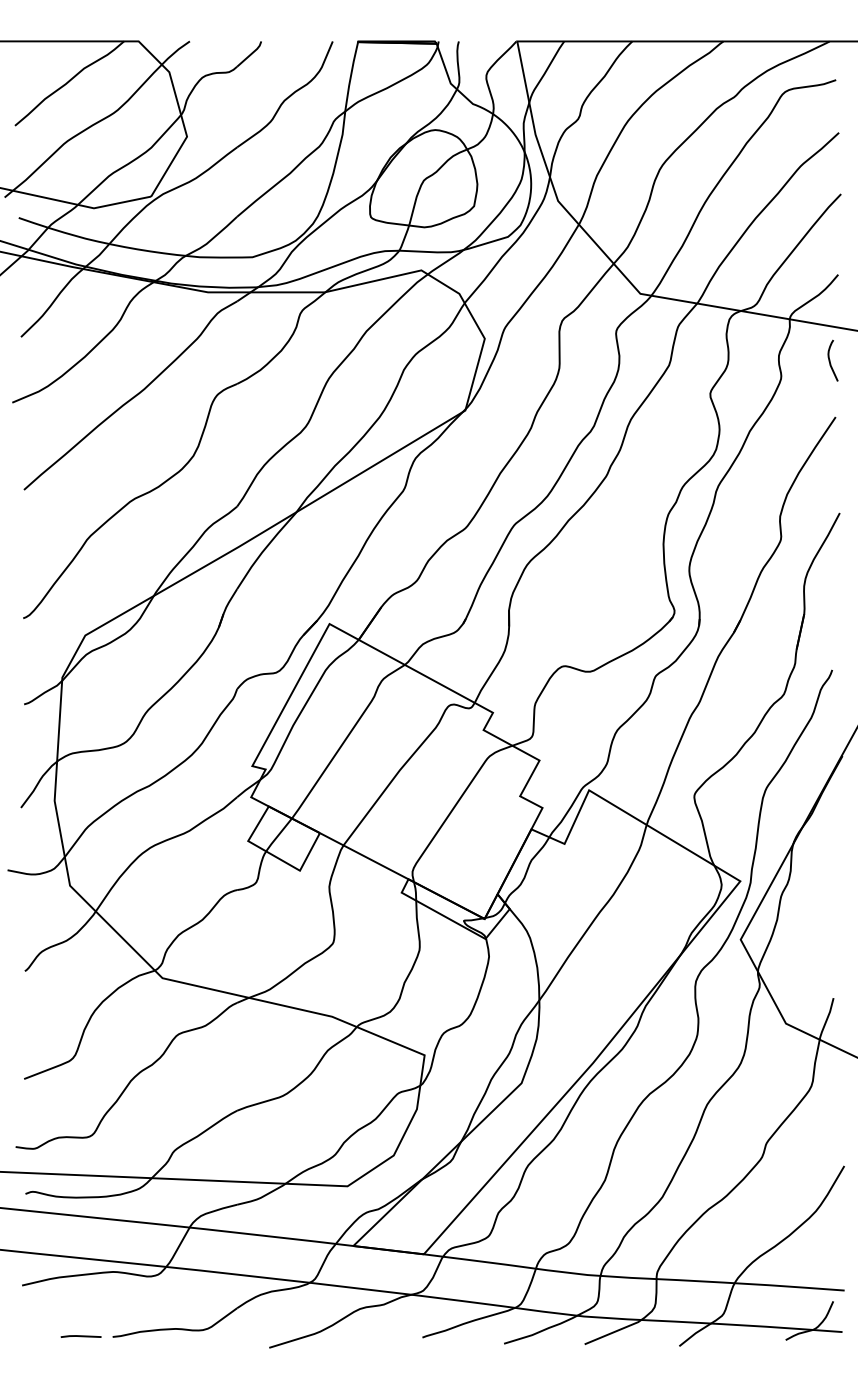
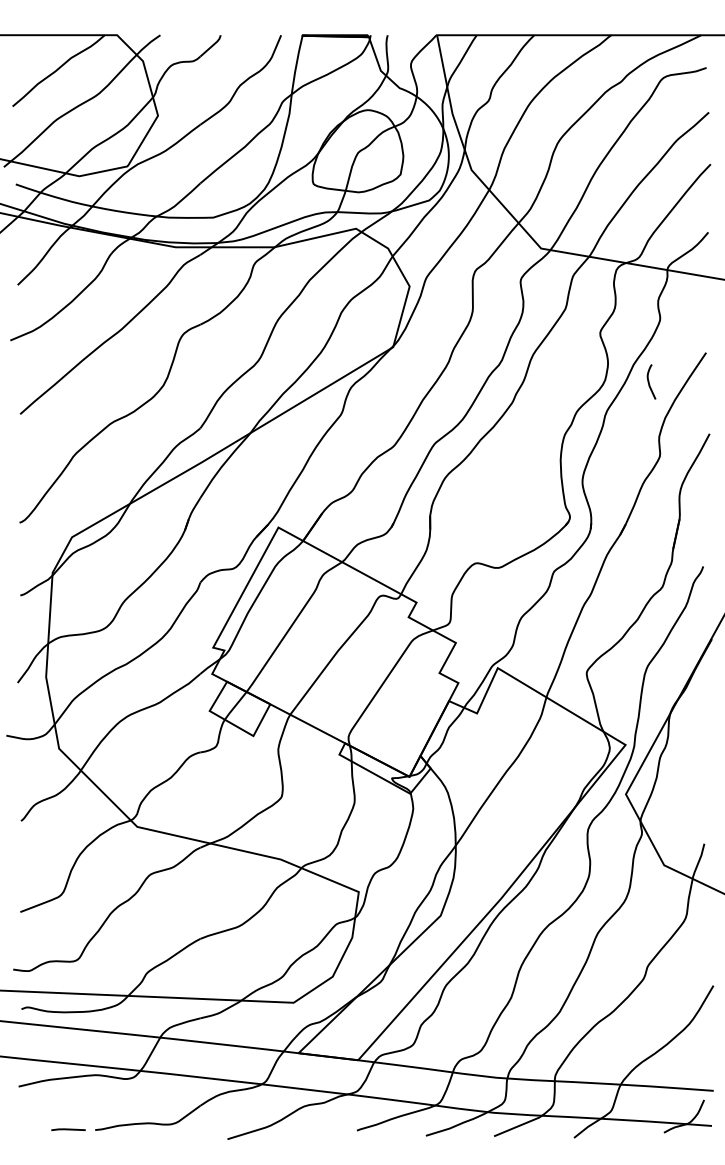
curve: (830, 360) -> (649, 381), moved

